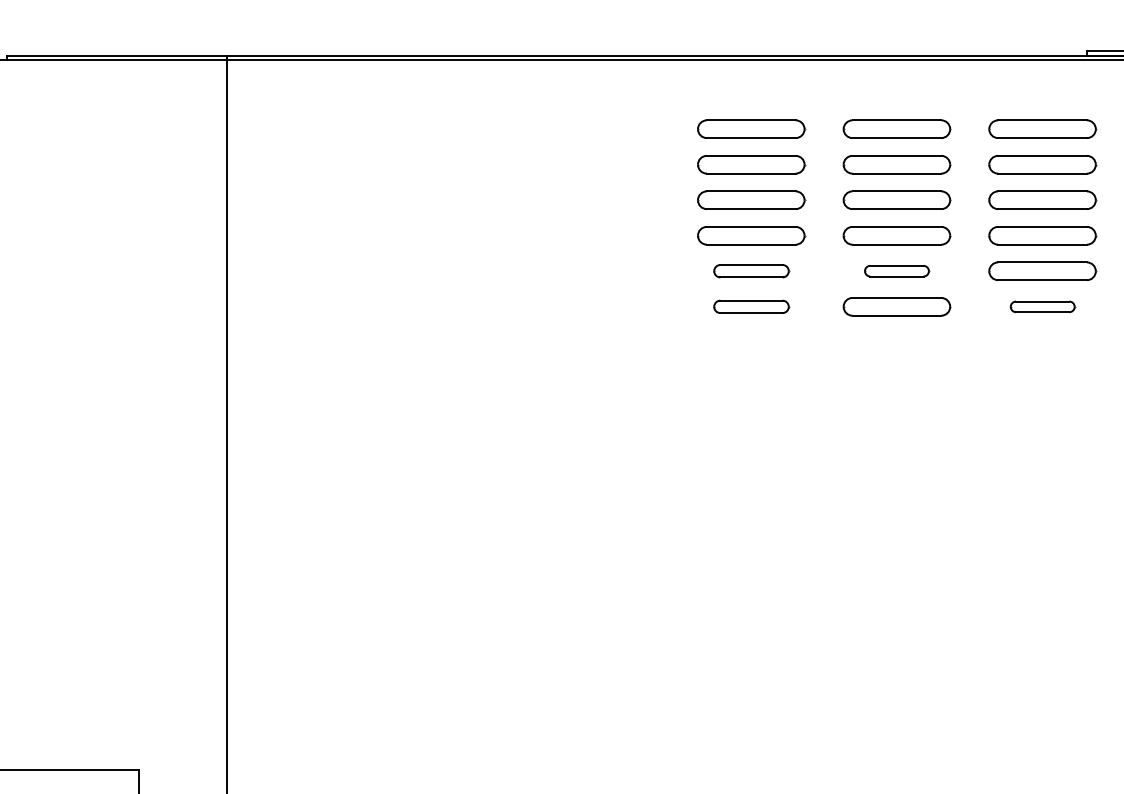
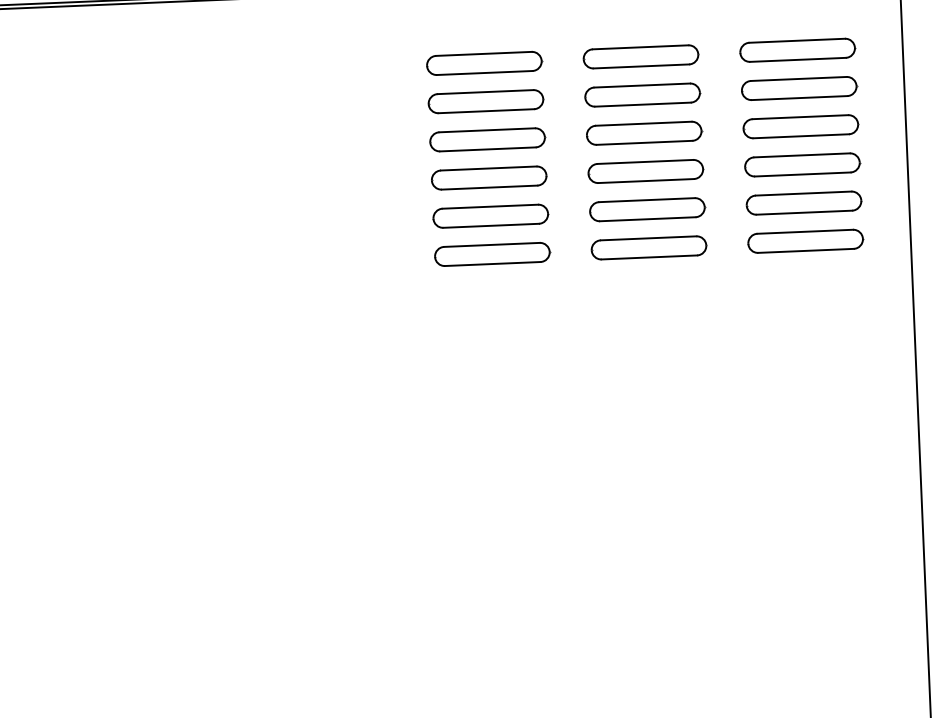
part: (751, 270) -> (490, 215), size x1.43
part: (896, 270) -> (646, 208), size x1.67
part: (751, 306) -> (492, 254), size x1.43
part: (1042, 306) -> (805, 240), size x1.67

